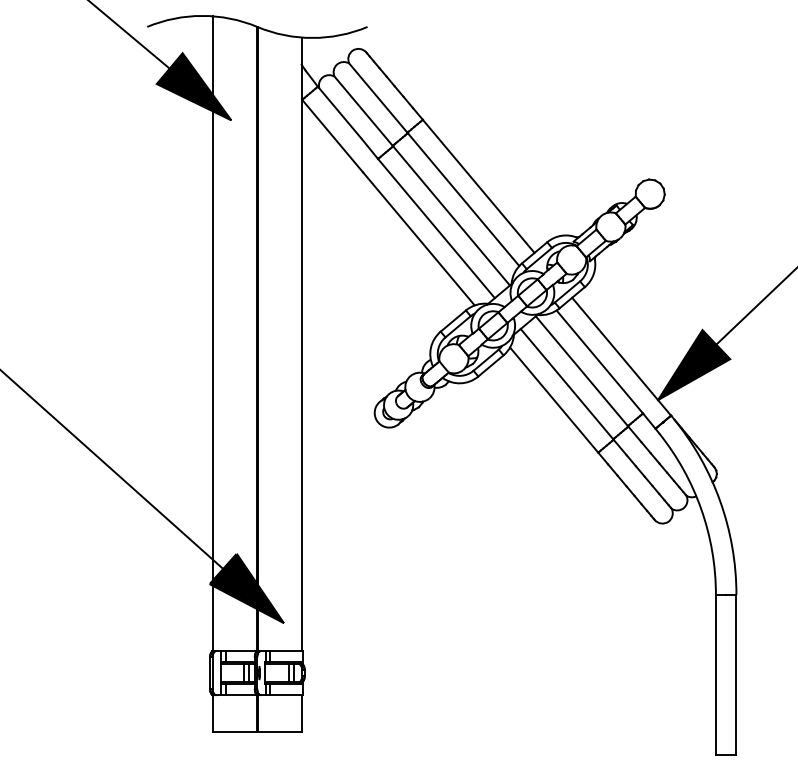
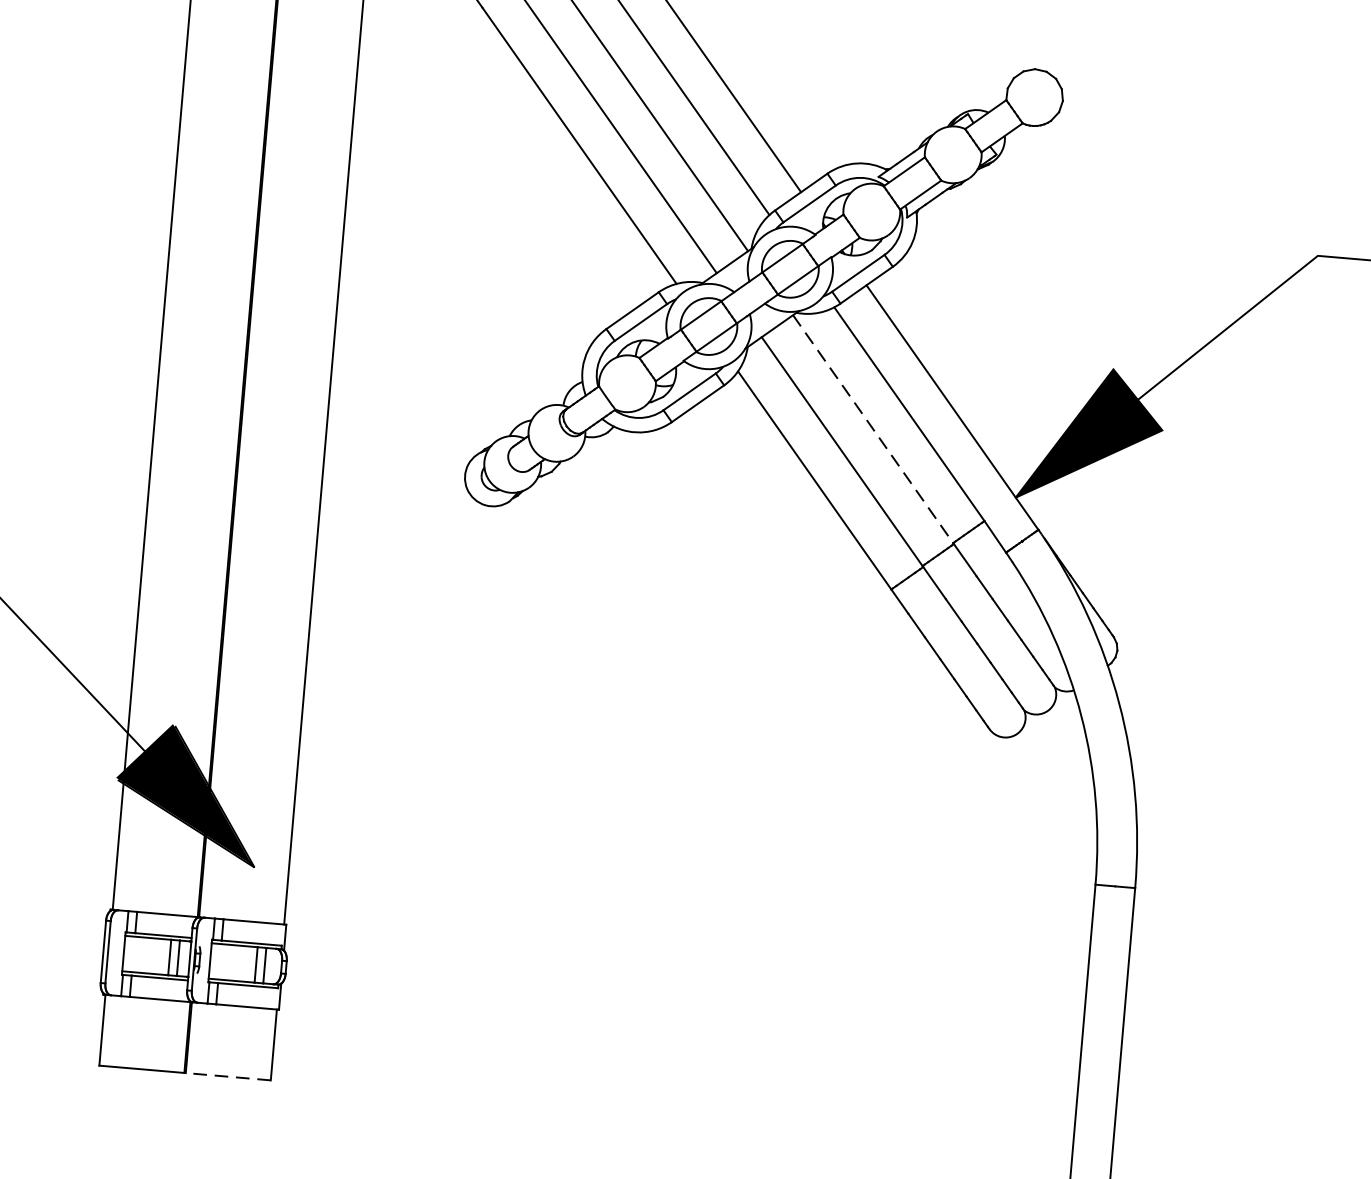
line: (581, 371) -> (872, 429), solid -> dashed
line: (279, 731) -> (227, 1076), solid -> dashed

